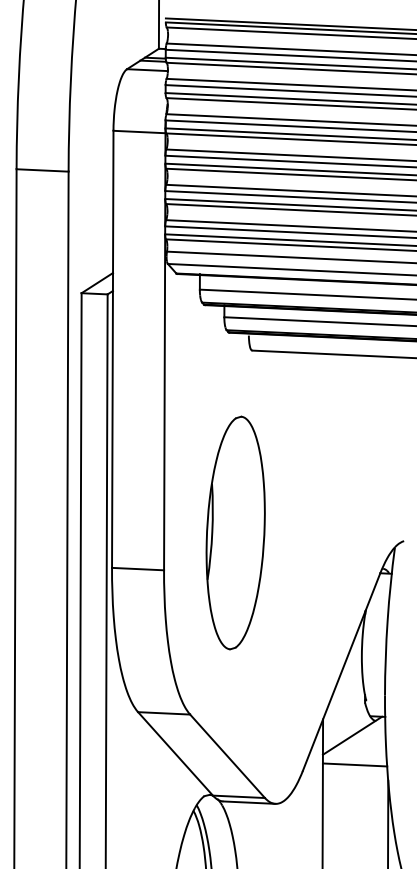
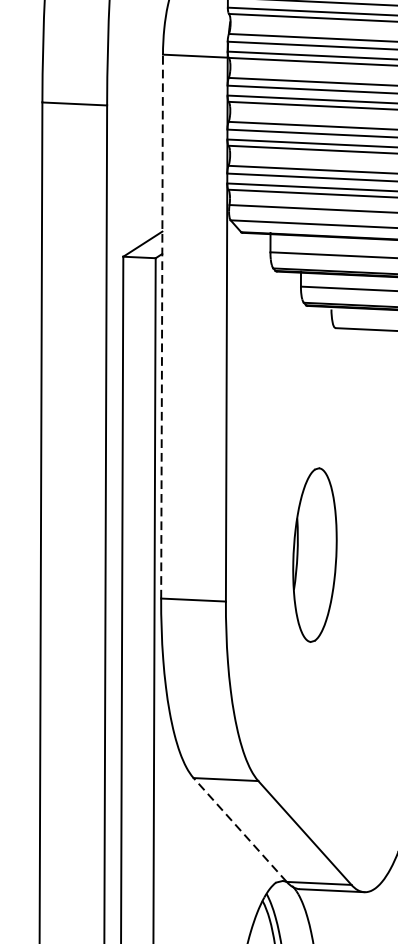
line: (112, 349) -> (161, 326), solid -> dashed
part: (235, 532) -> (314, 554), size x0.6
line: (175, 753) -> (240, 829), solid -> dashed

